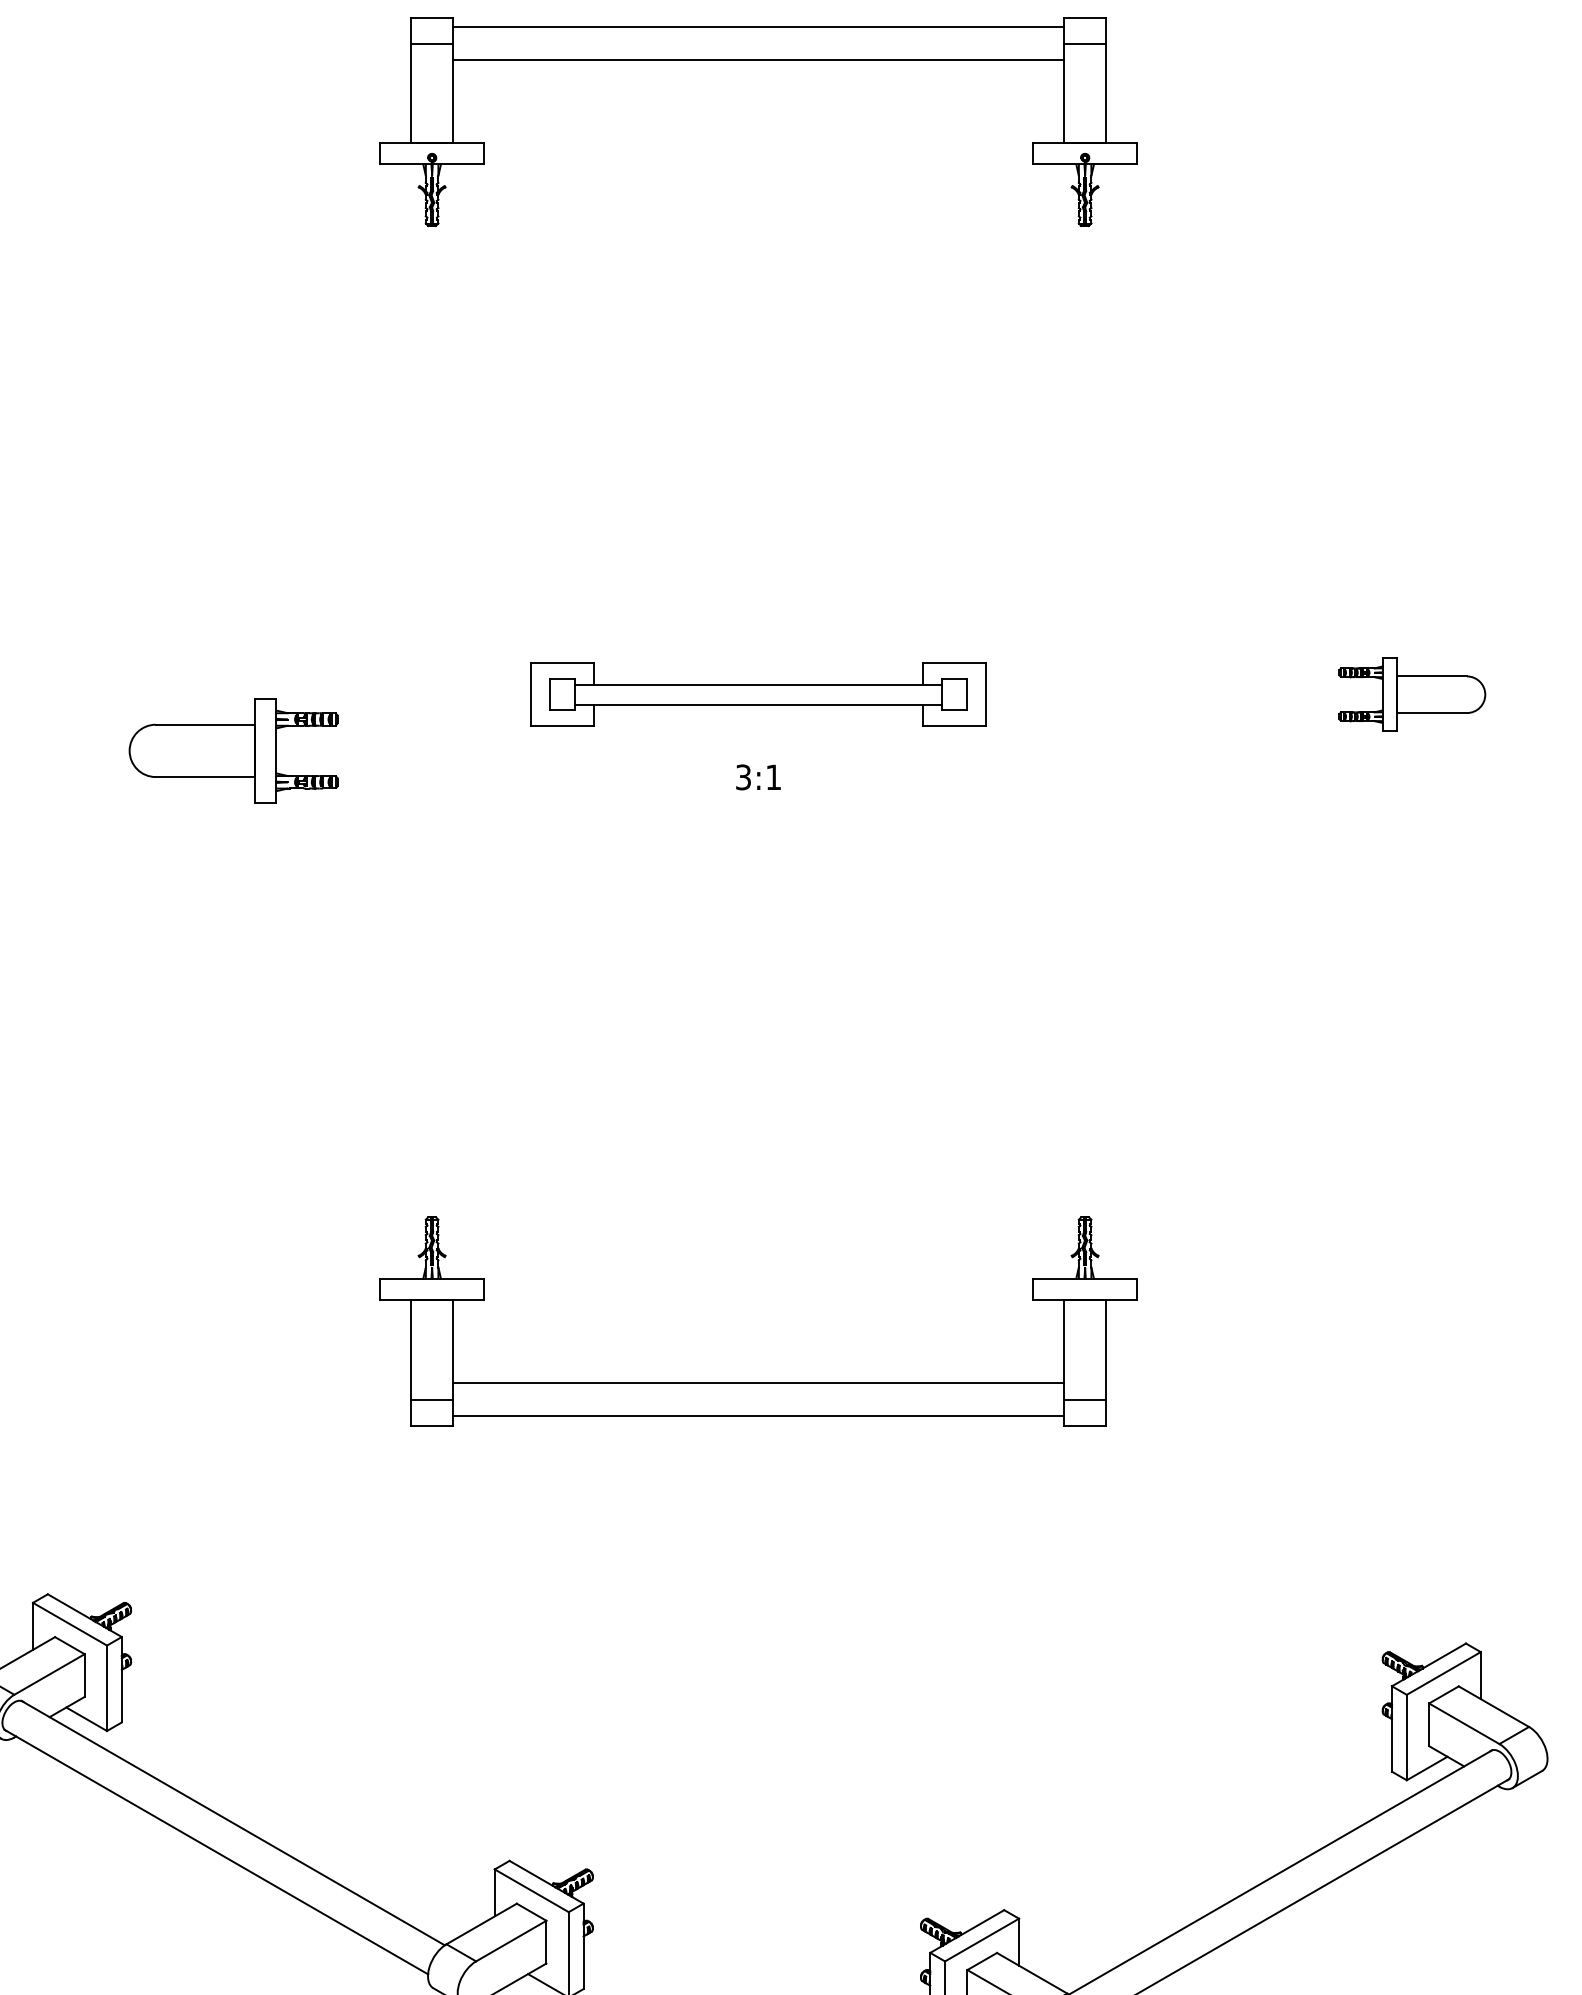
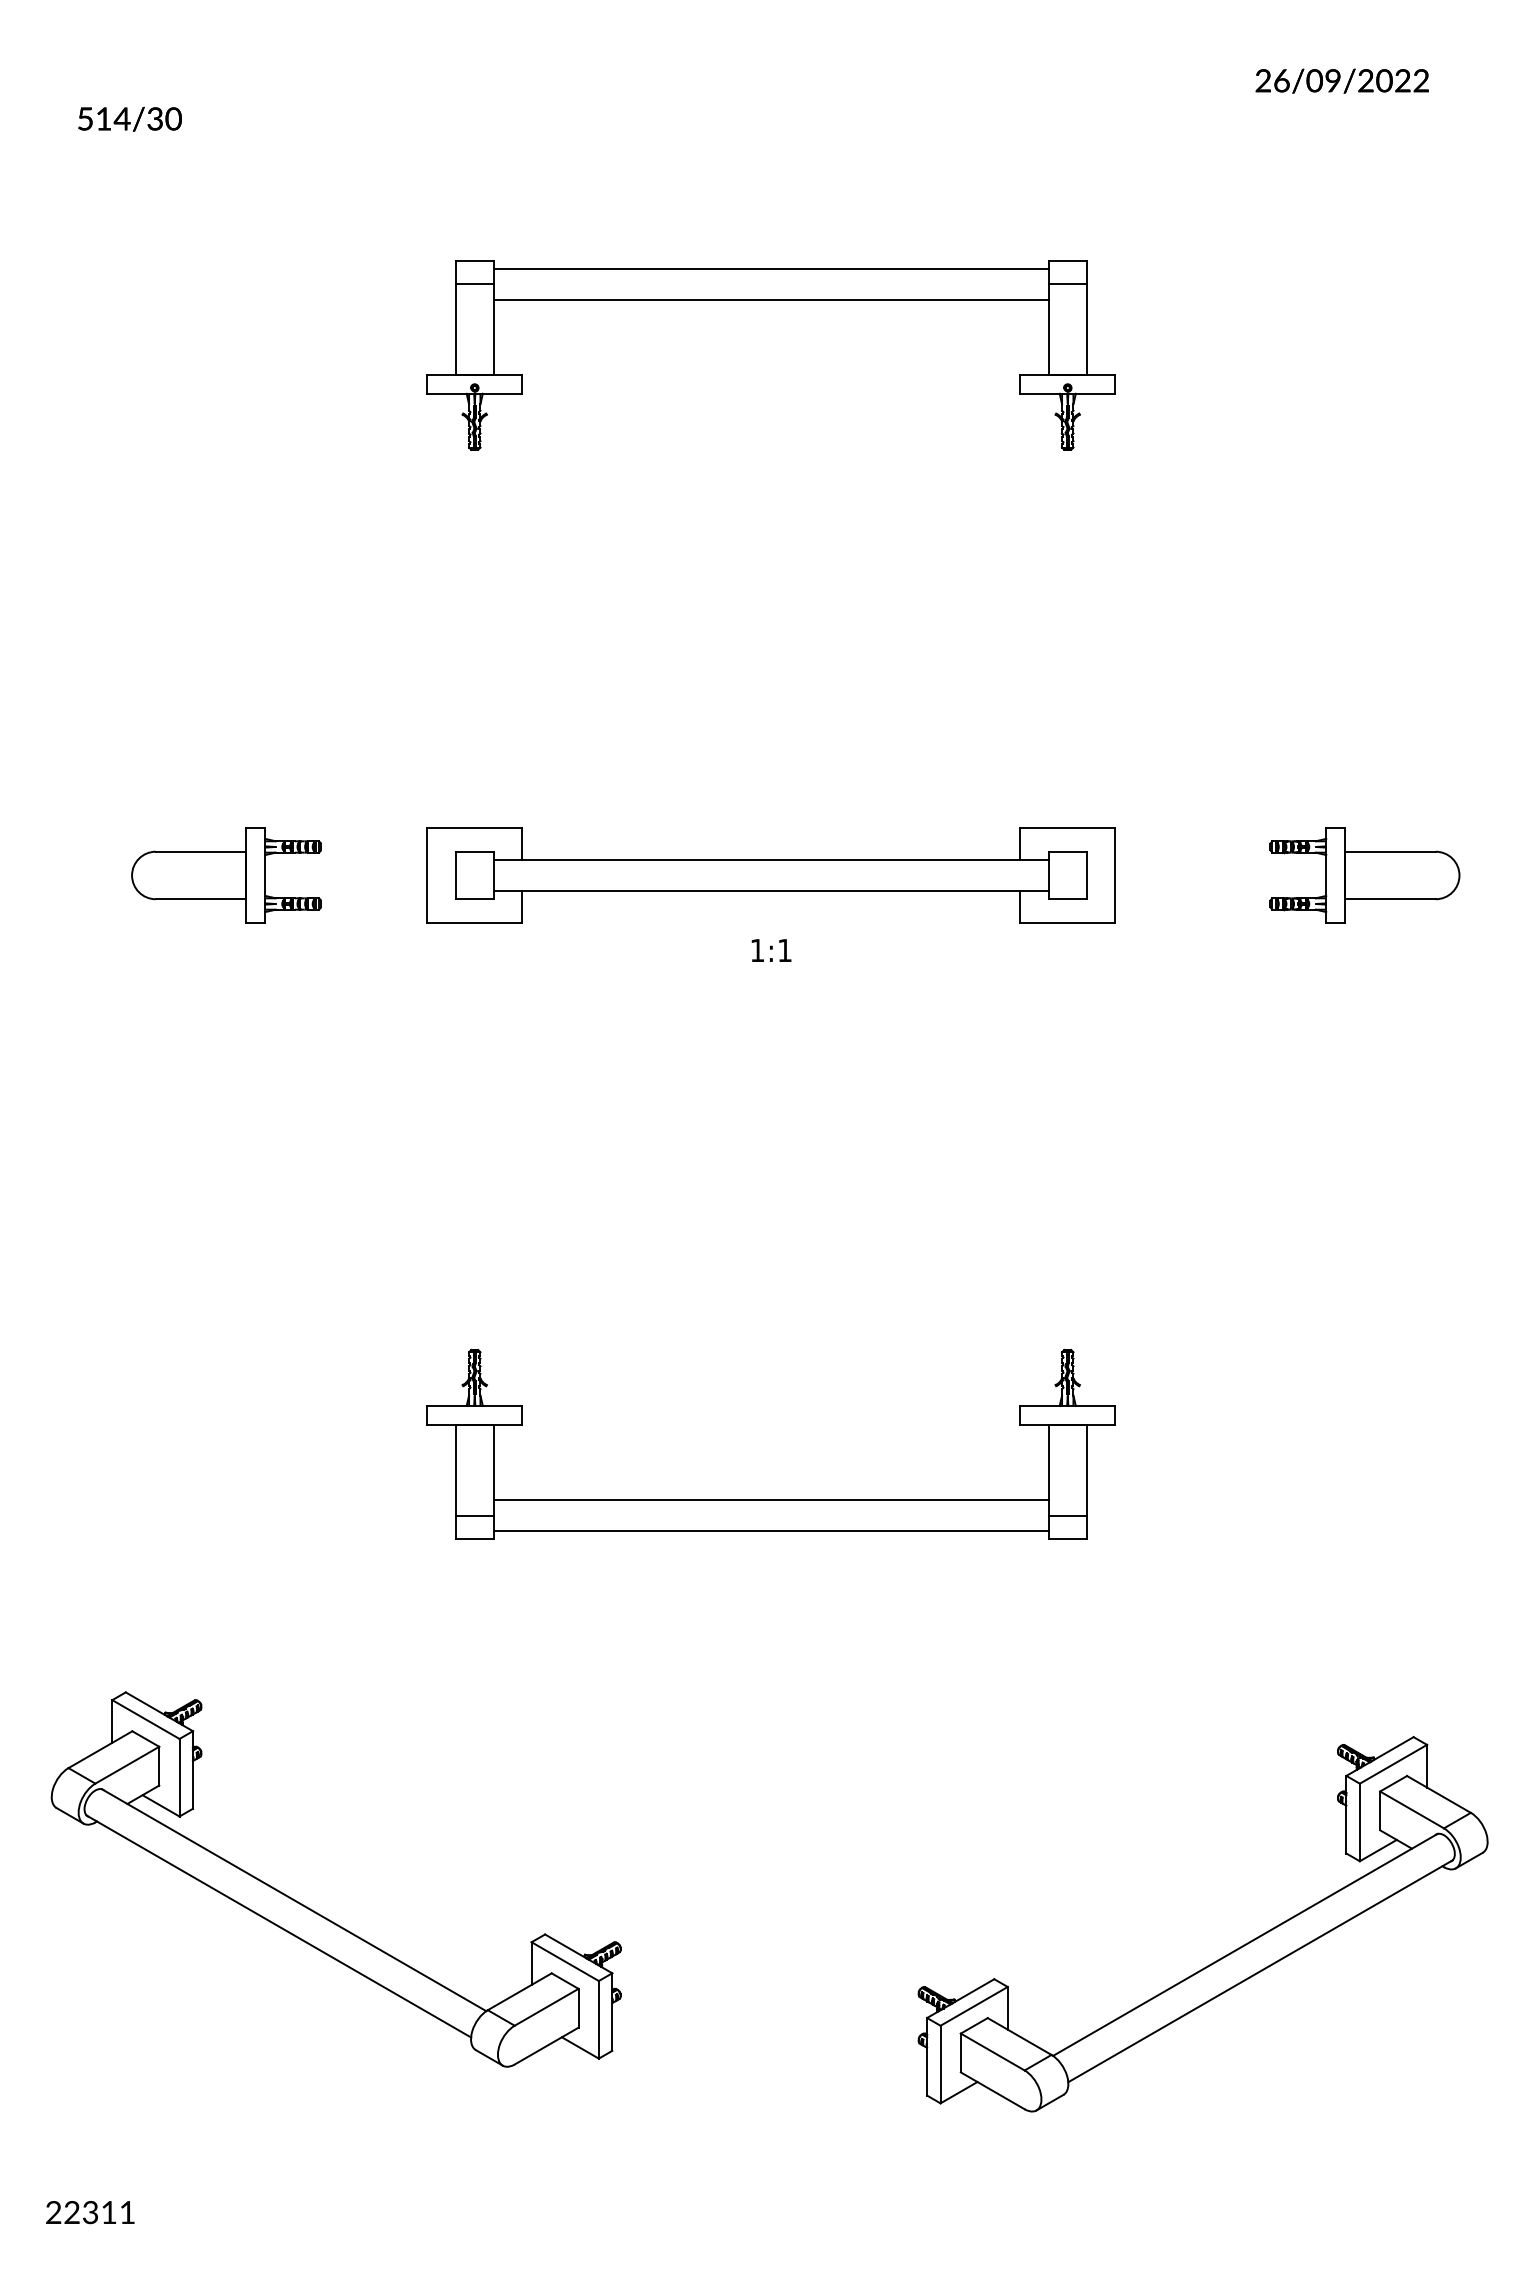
part: (757, 694) -> (770, 875), size x1.67
part: (1411, 694) -> (1364, 875), size x1.43
part: (233, 750) -> (226, 875), moved
text: (743, 777) -> (757, 950), 3:1 -> 1:1

